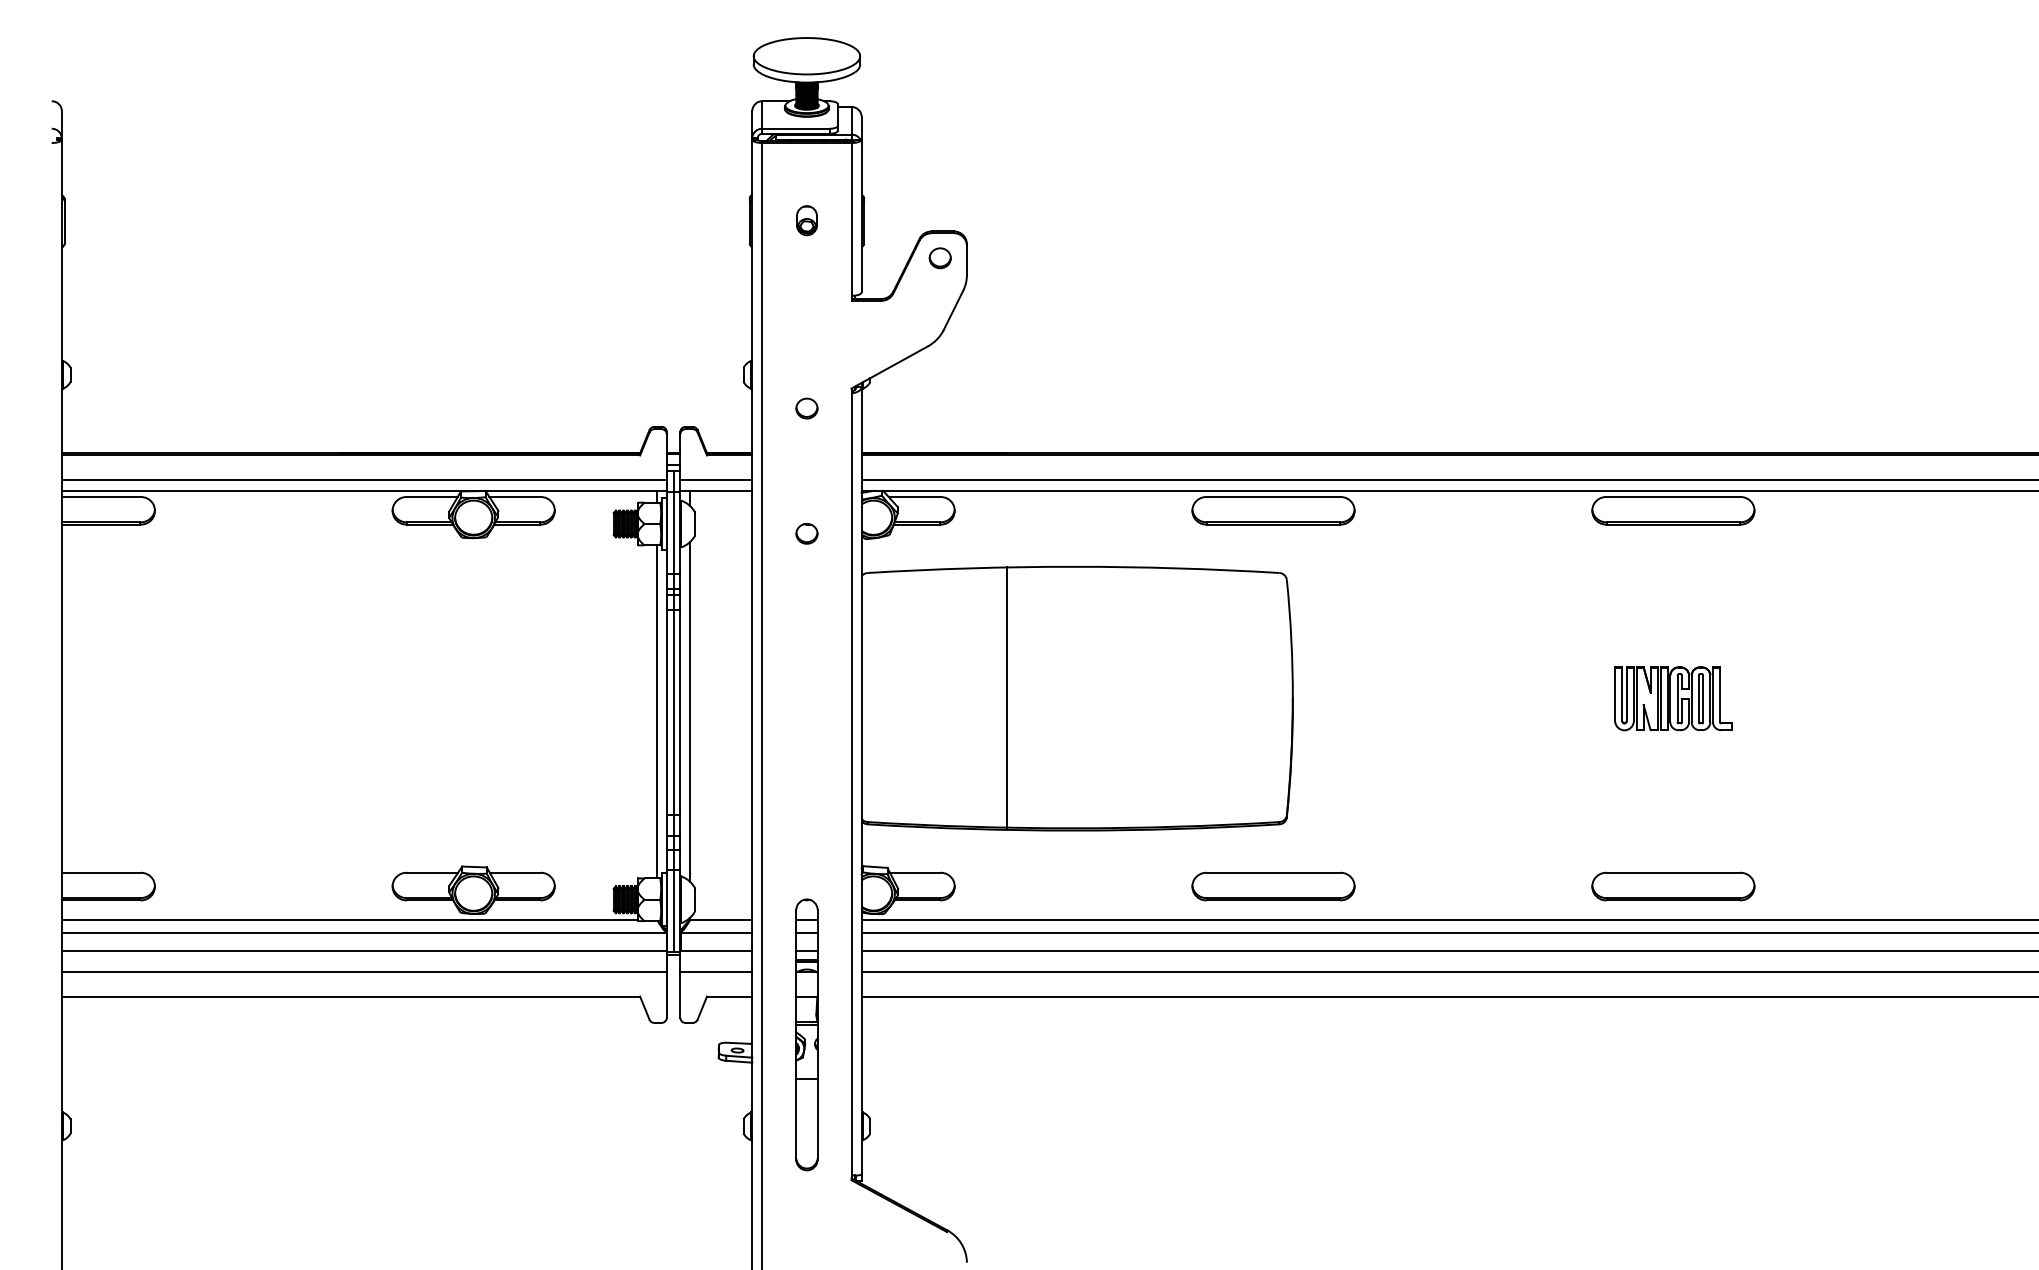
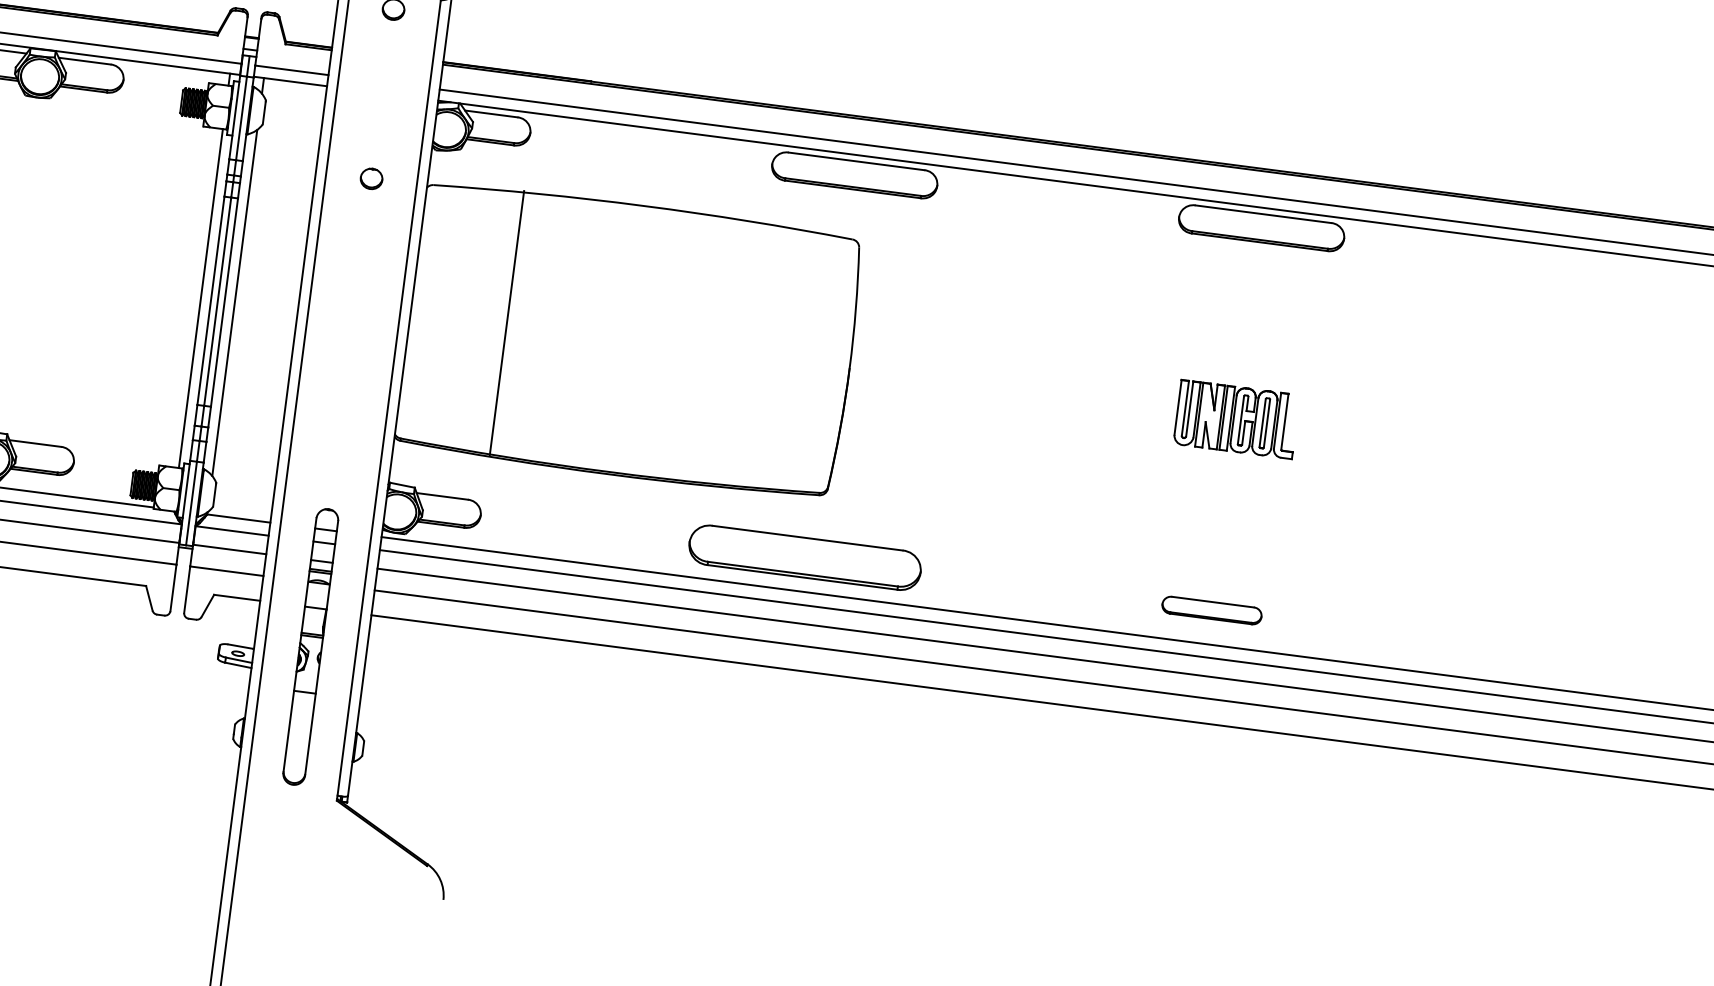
part: (806, 533) -> (371, 178), moved
line: (1006, 697) -> (506, 323), moved
part: (1273, 886) -> (805, 557), size x1.4
part: (1673, 886) -> (1212, 610), size x0.6

